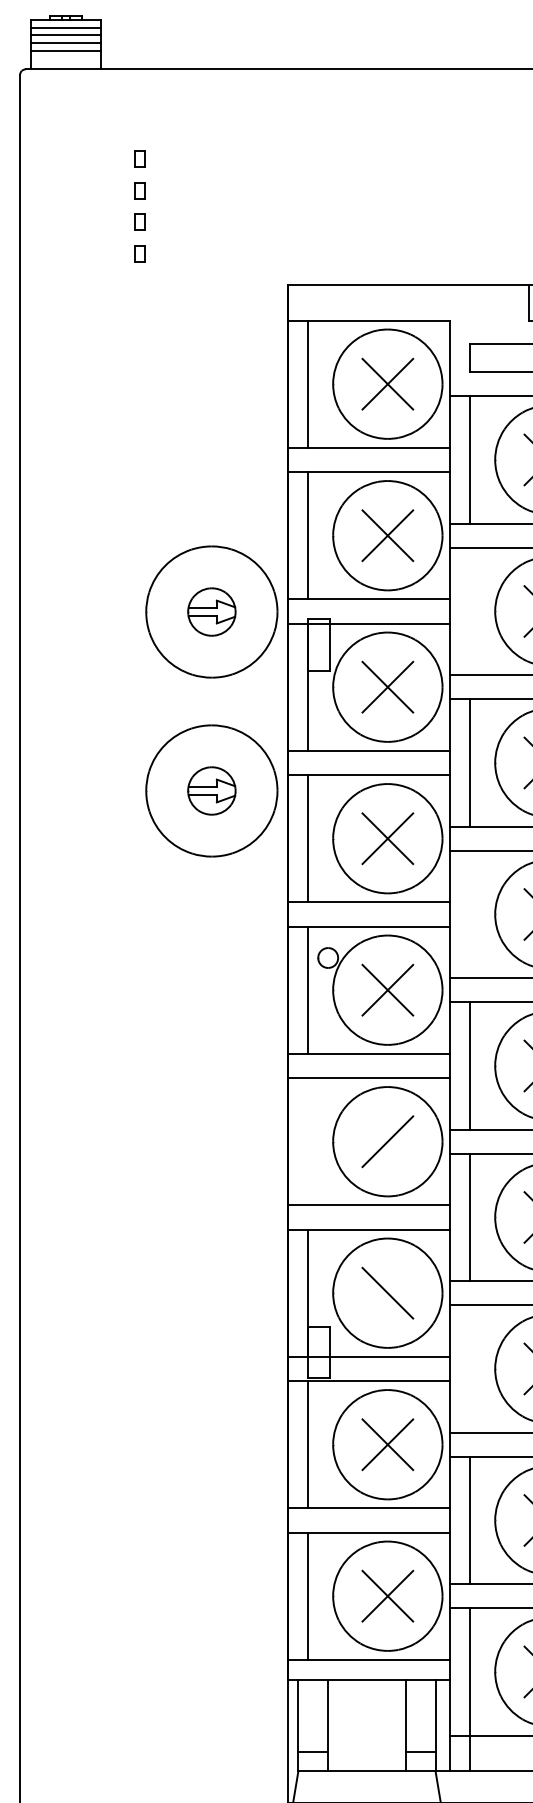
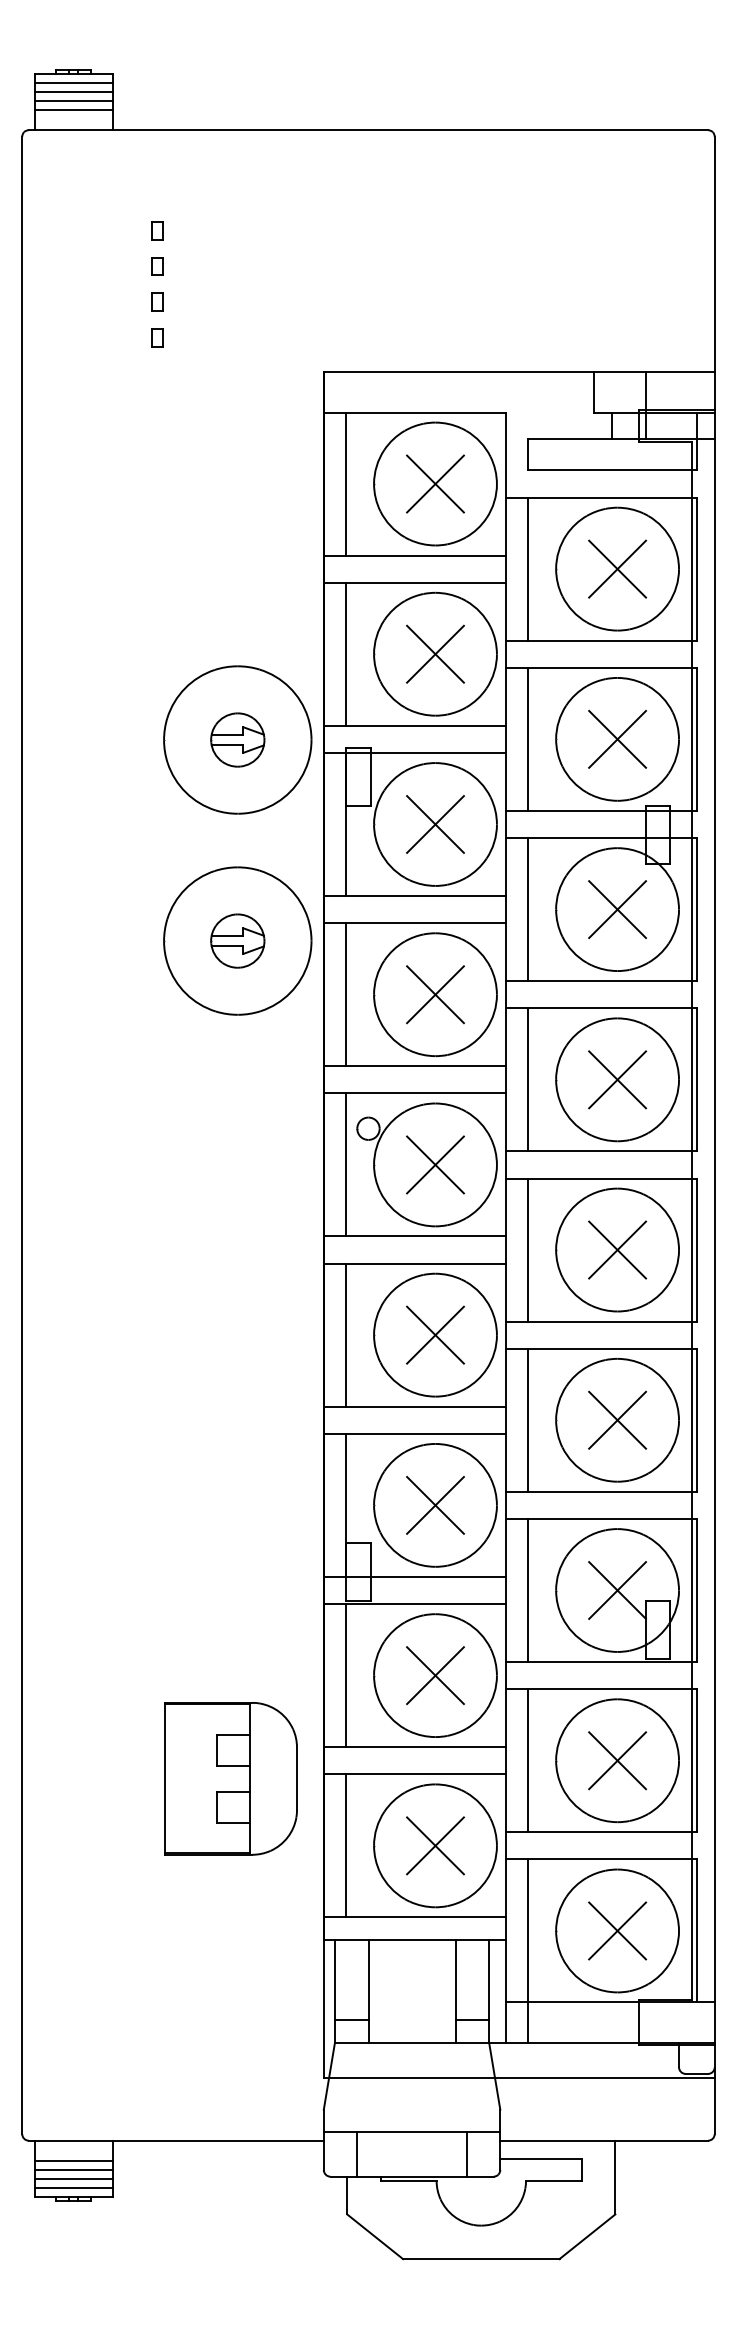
line: (470, 610) -> (528, 738), added
line: (470, 914) -> (528, 1079), added
line: (308, 1141) -> (346, 1334), added
line: (387, 1141) -> (435, 1334), added
line: (387, 1292) -> (435, 1504), added
line: (470, 1368) -> (528, 1590), added
part: (205, 1536) -> (230, 1778), added

